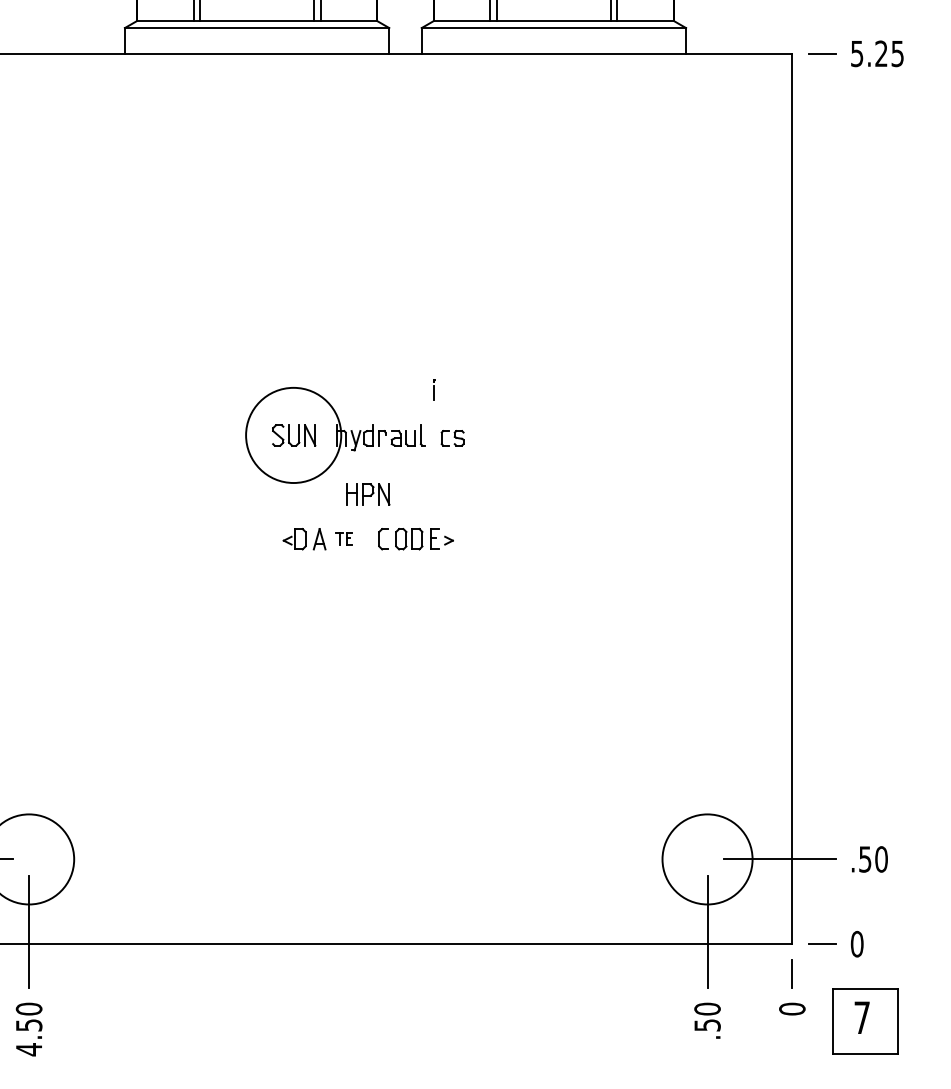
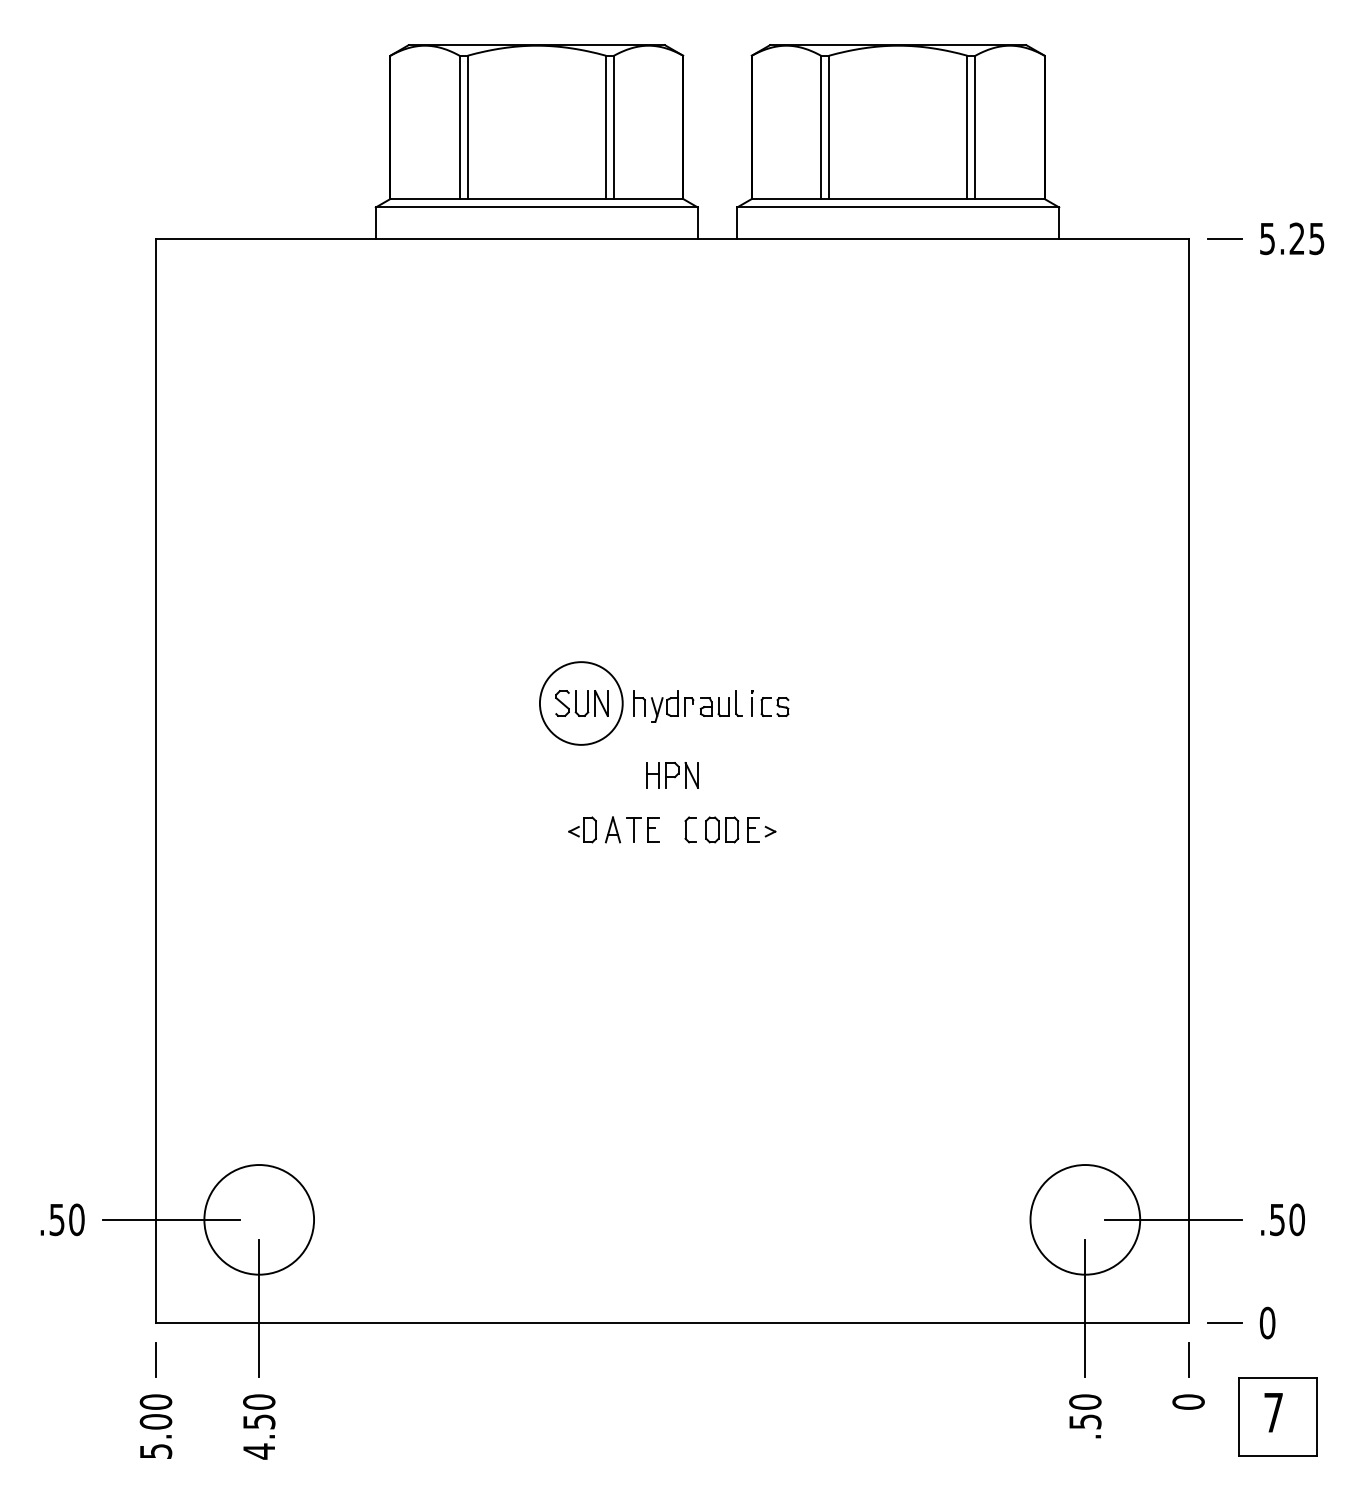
line: (434, 390) -> (752, 703), moved
circle: (292, 435) -> (580, 703), size x0.71
part: (343, 538) -> (642, 829), size x1.67

